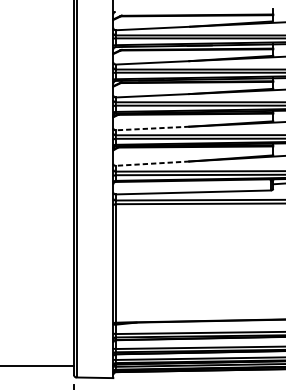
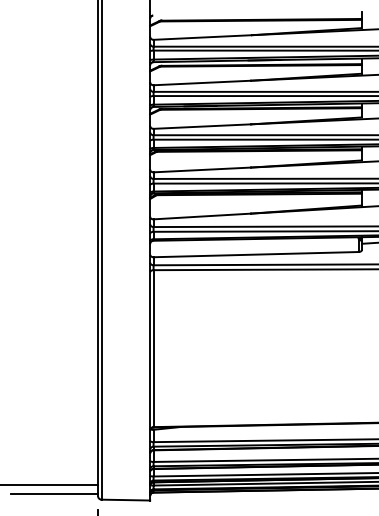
line: (152, 128) -> (202, 169), dashed -> solid
line: (152, 163) -> (202, 216), dashed -> solid
line: (41, 372) -> (54, 493), added

